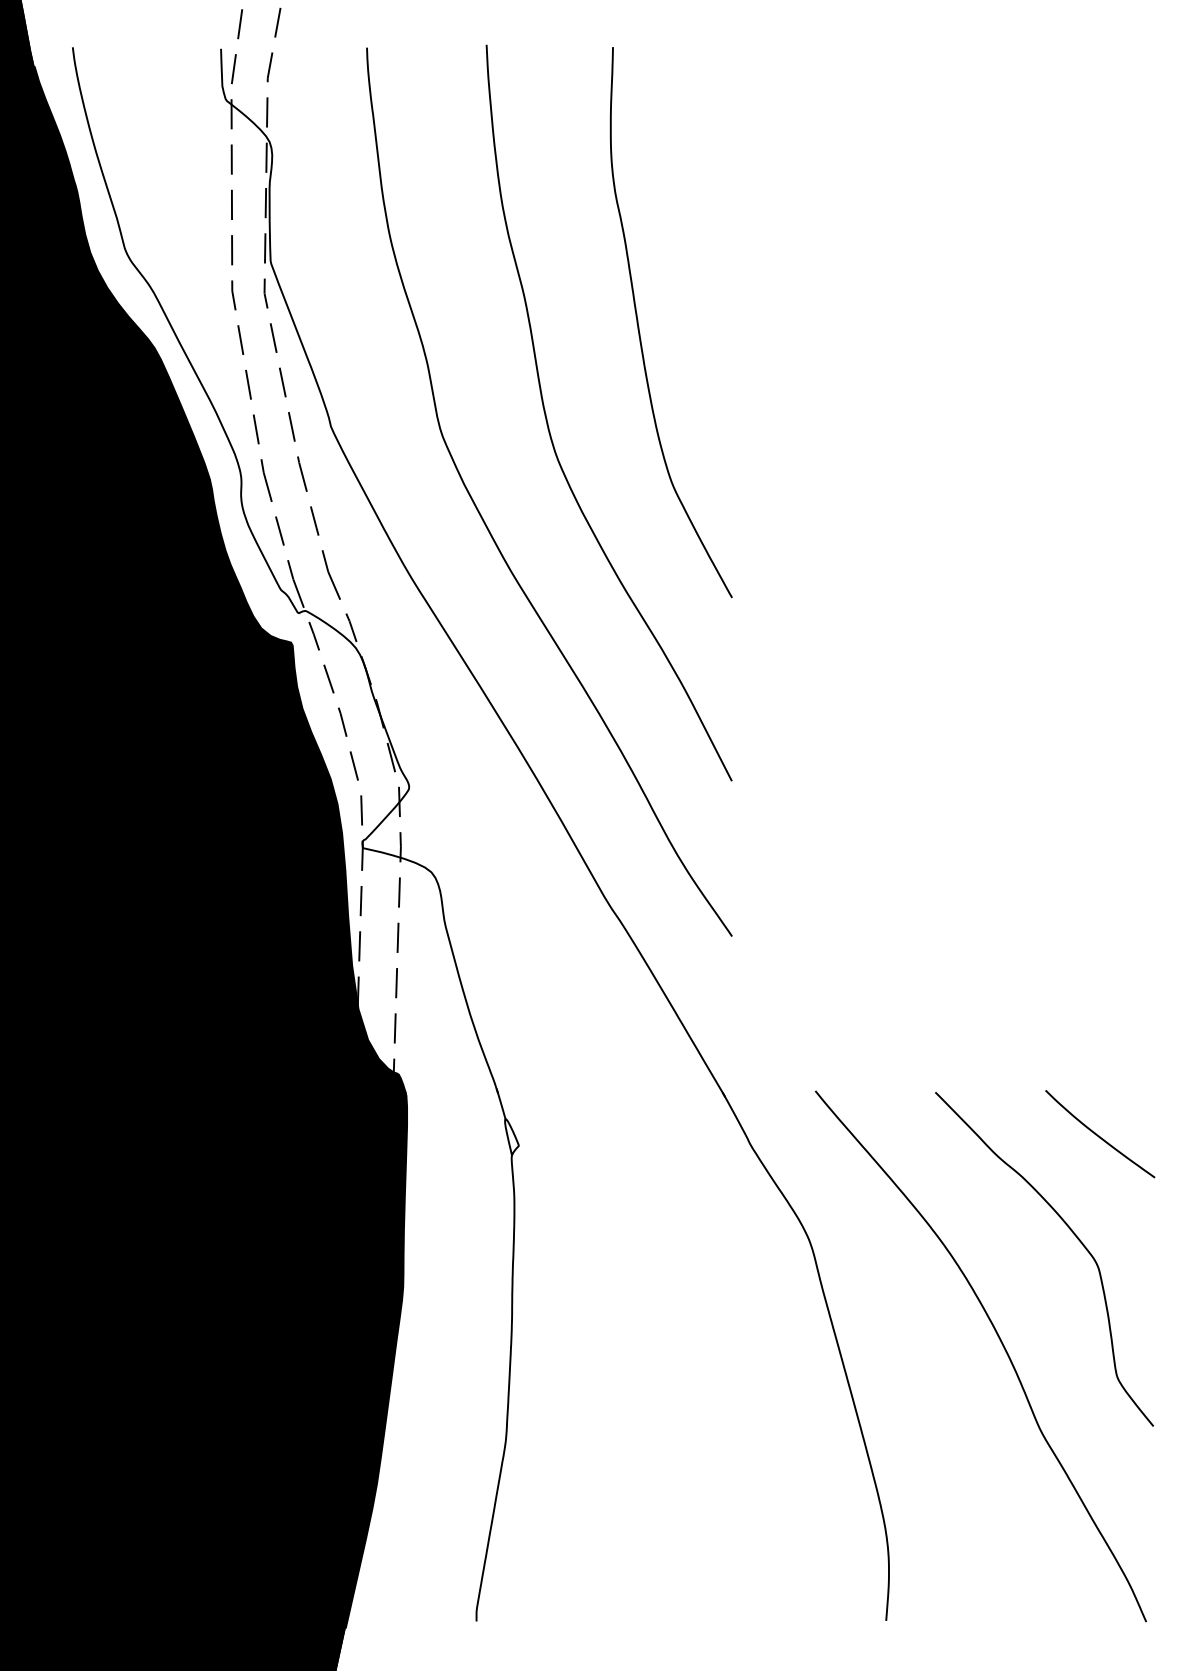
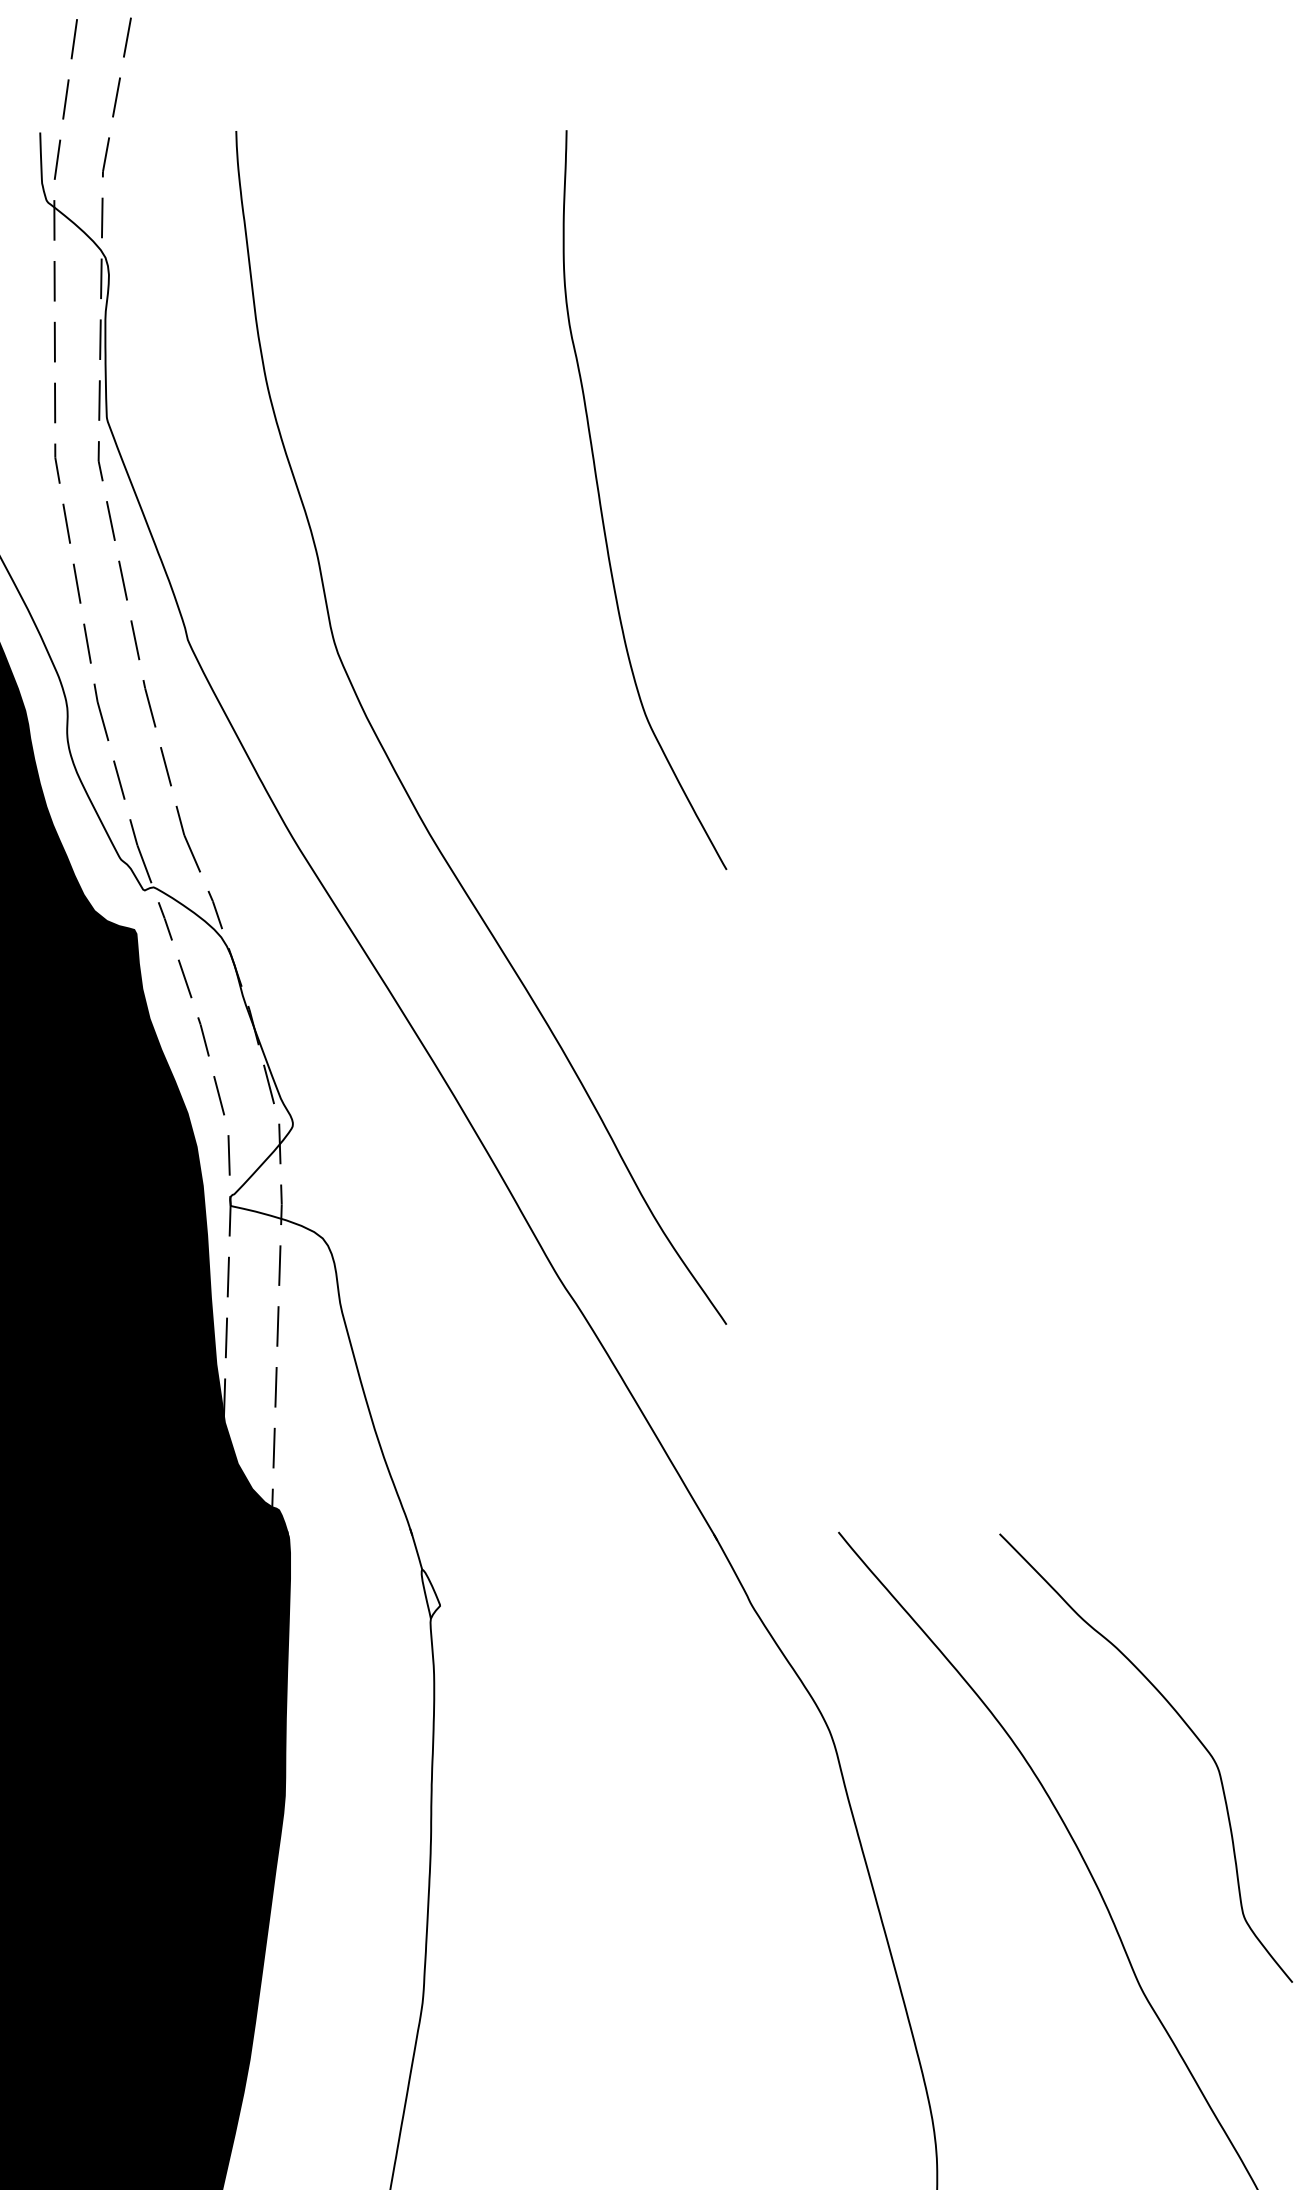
curve: (548, 422) -> (479, 634), removed
curve: (1099, 1135) -> (1219, 1591), removed

